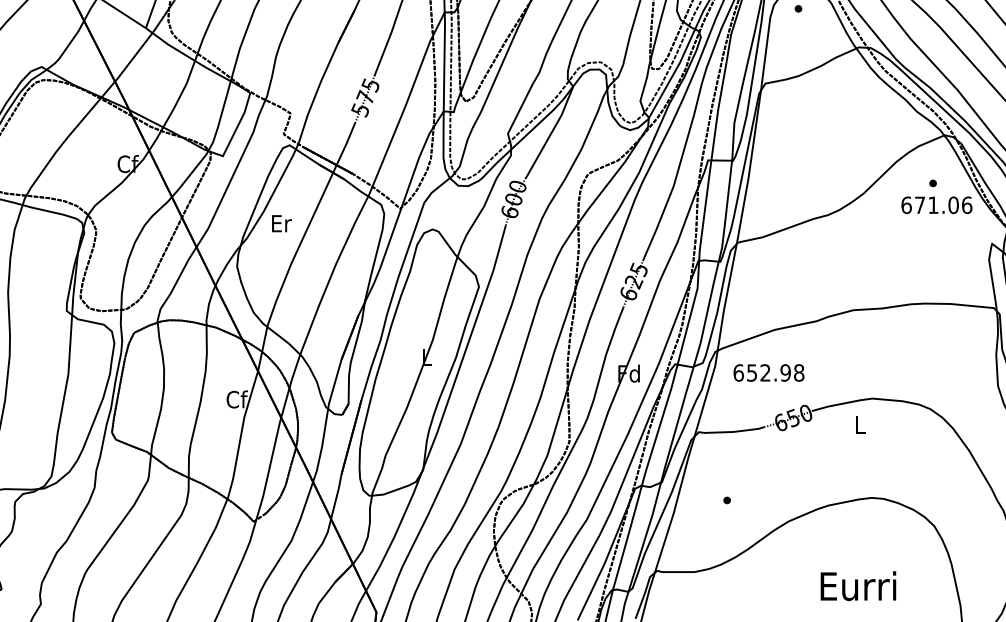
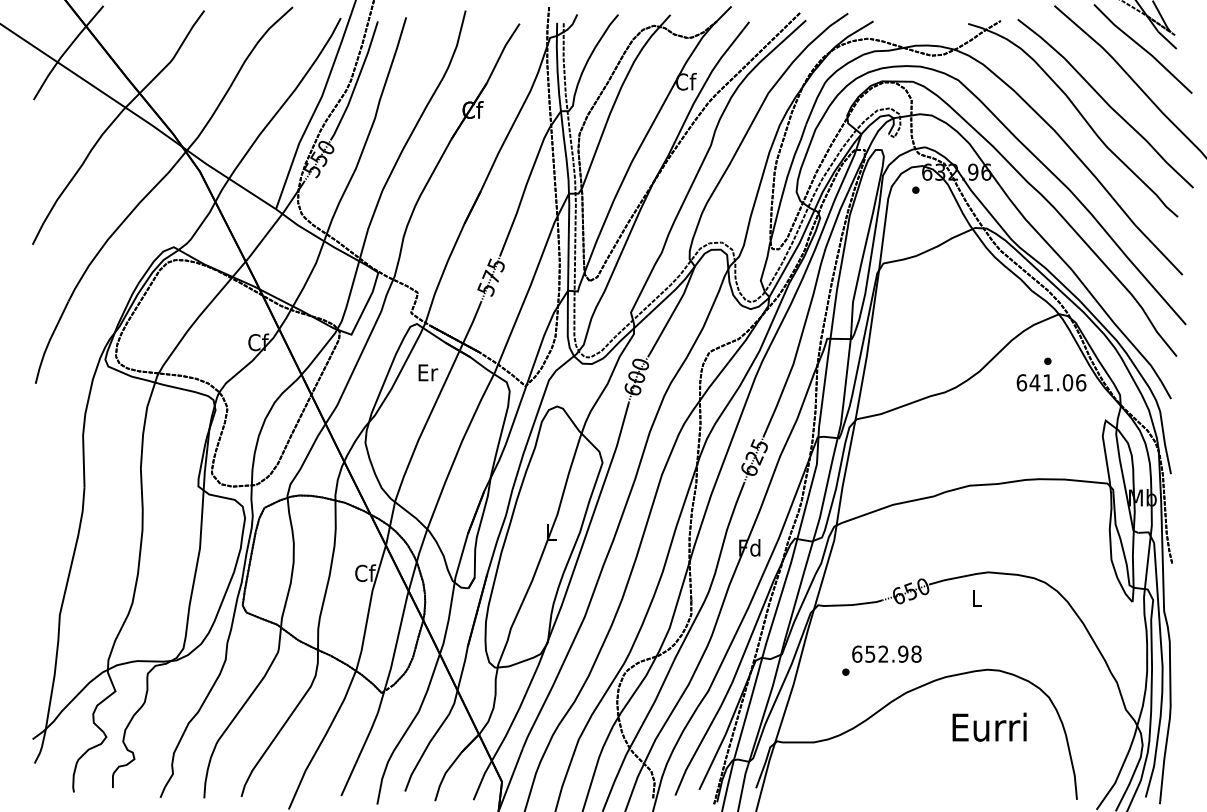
text: (919, 204) -> (1034, 382), 671.06 -> 641.06
text: (282, 223) -> (428, 372), moved
text: (768, 372) -> (886, 653), moved
text: (858, 585) -> (989, 726), moved

